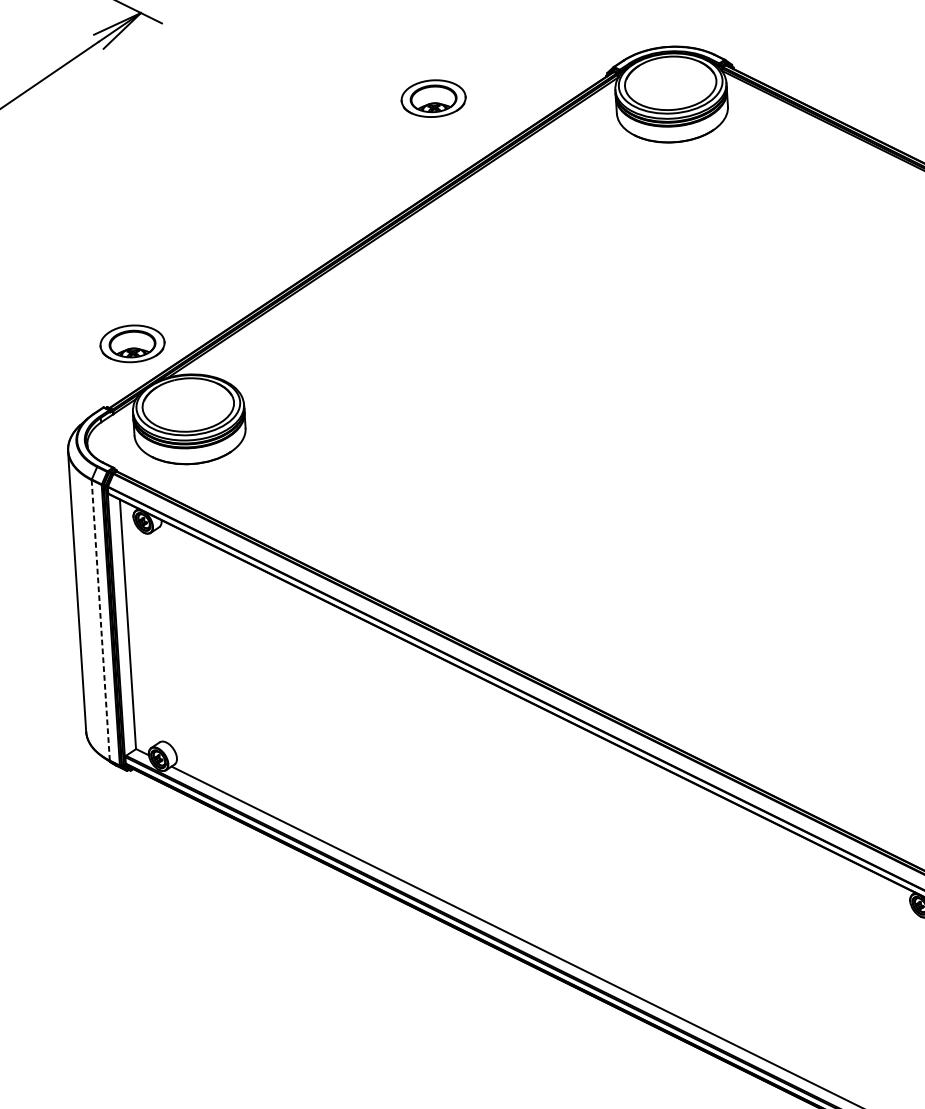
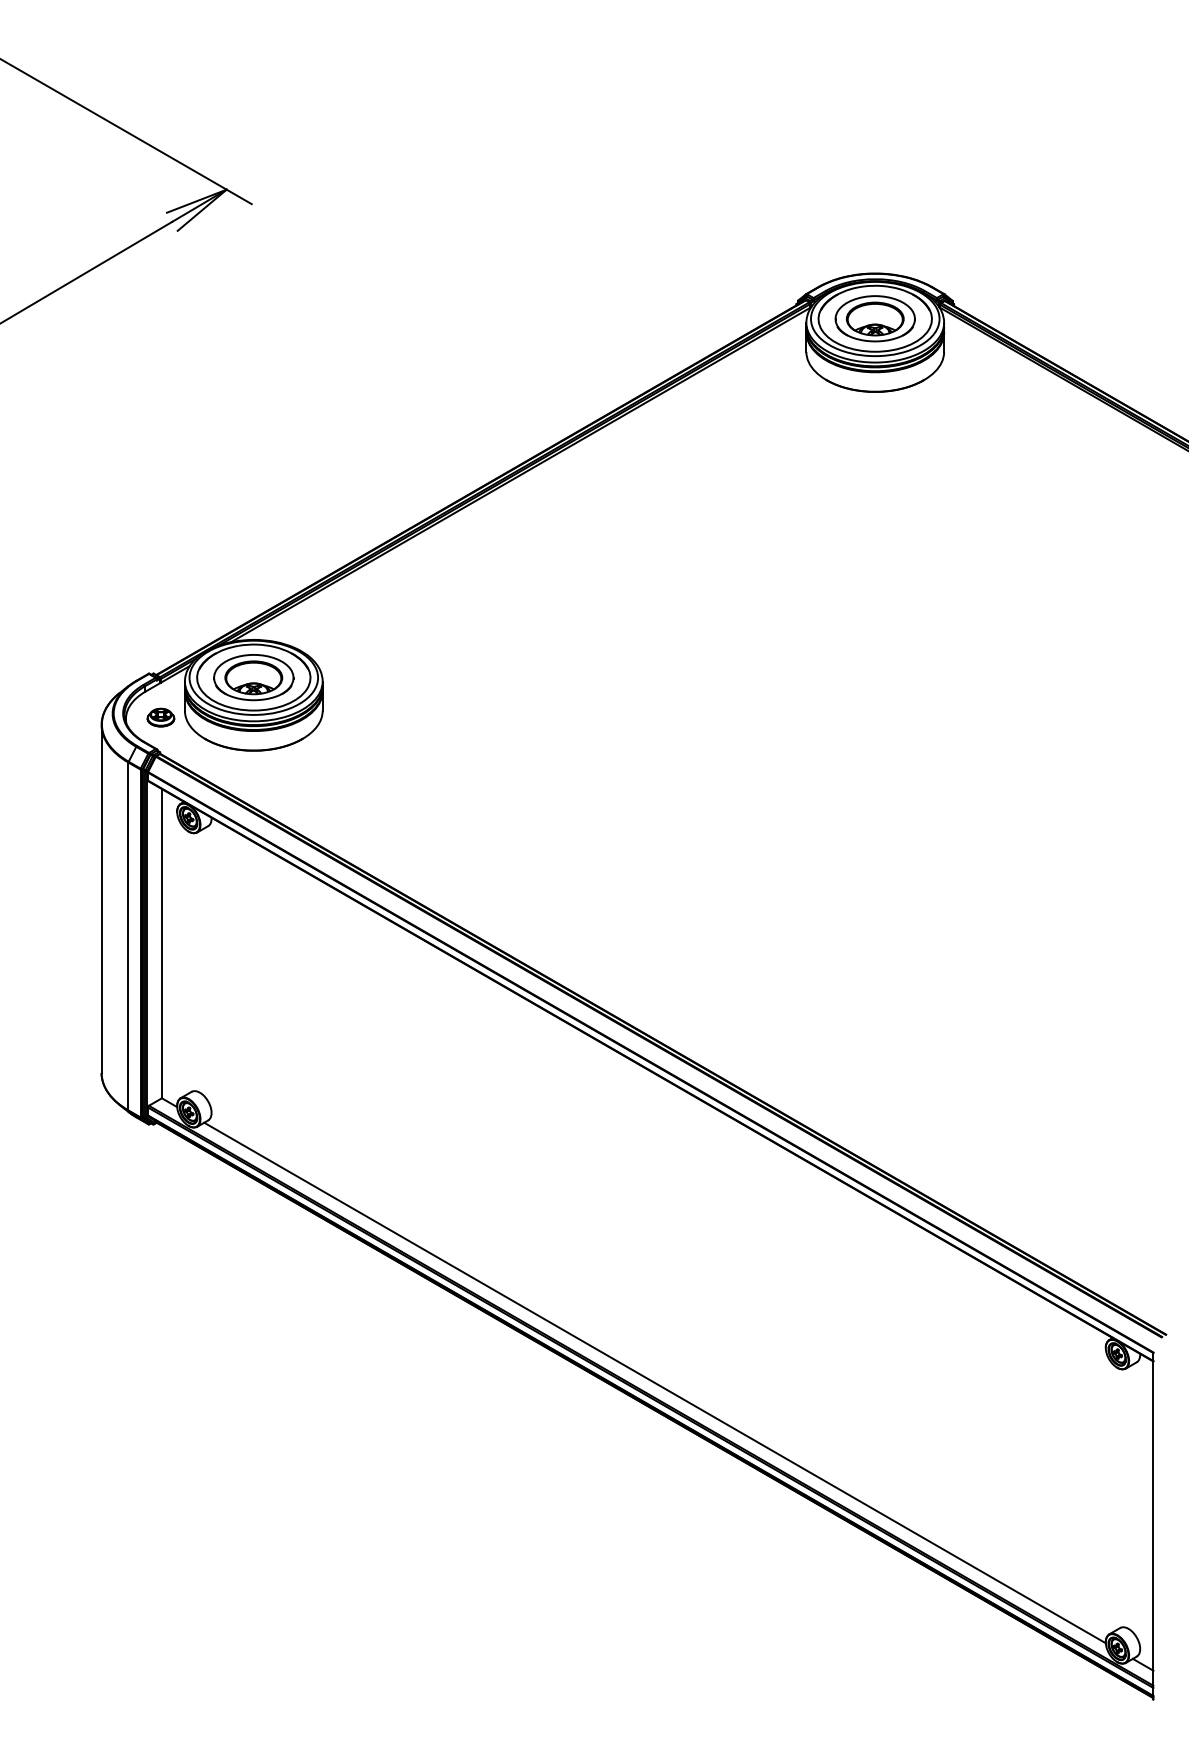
part: (433, 98) -> (874, 318), moved
part: (132, 343) -> (253, 677), moved
part: (115, 442) -> (160, 717), added
line: (100, 620) -> (128, 936), dashed -> solid

